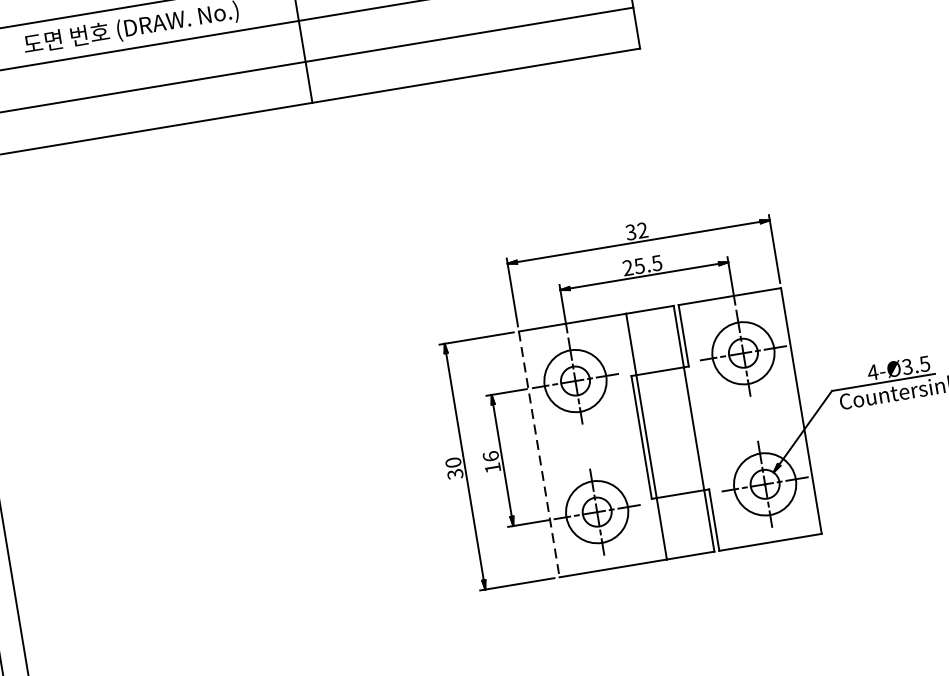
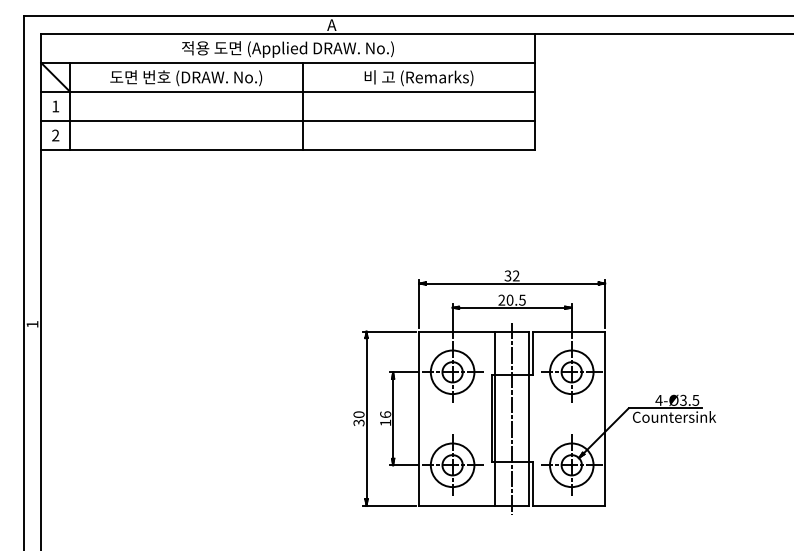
text: (638, 265) -> (509, 299), 25.5 -> 20.5
line: (670, 432) -> (512, 418), added
line: (539, 455) -> (419, 419), dashed -> solid

